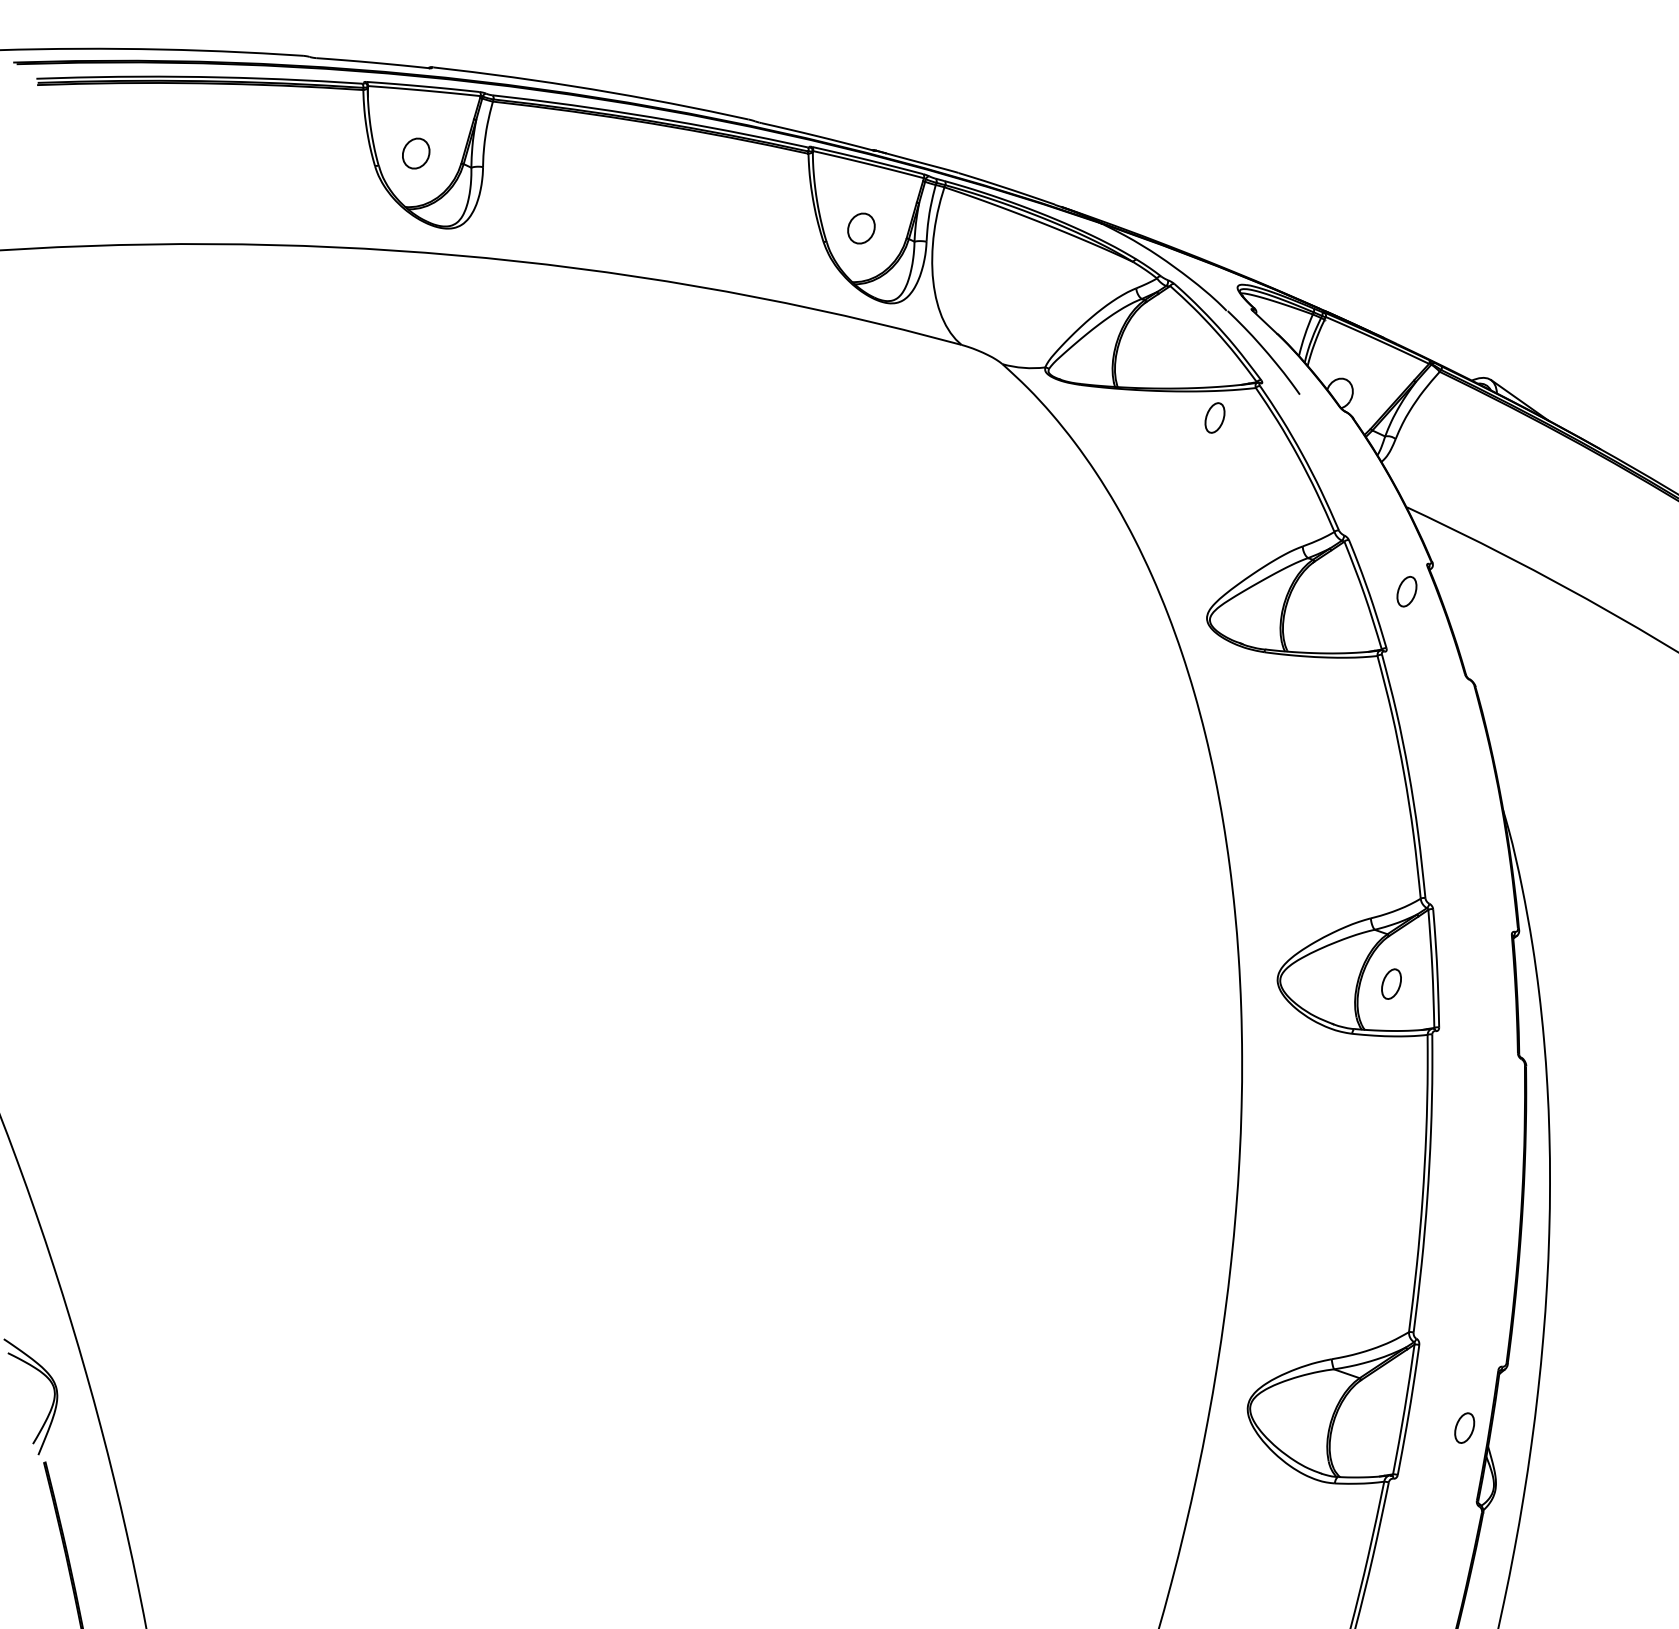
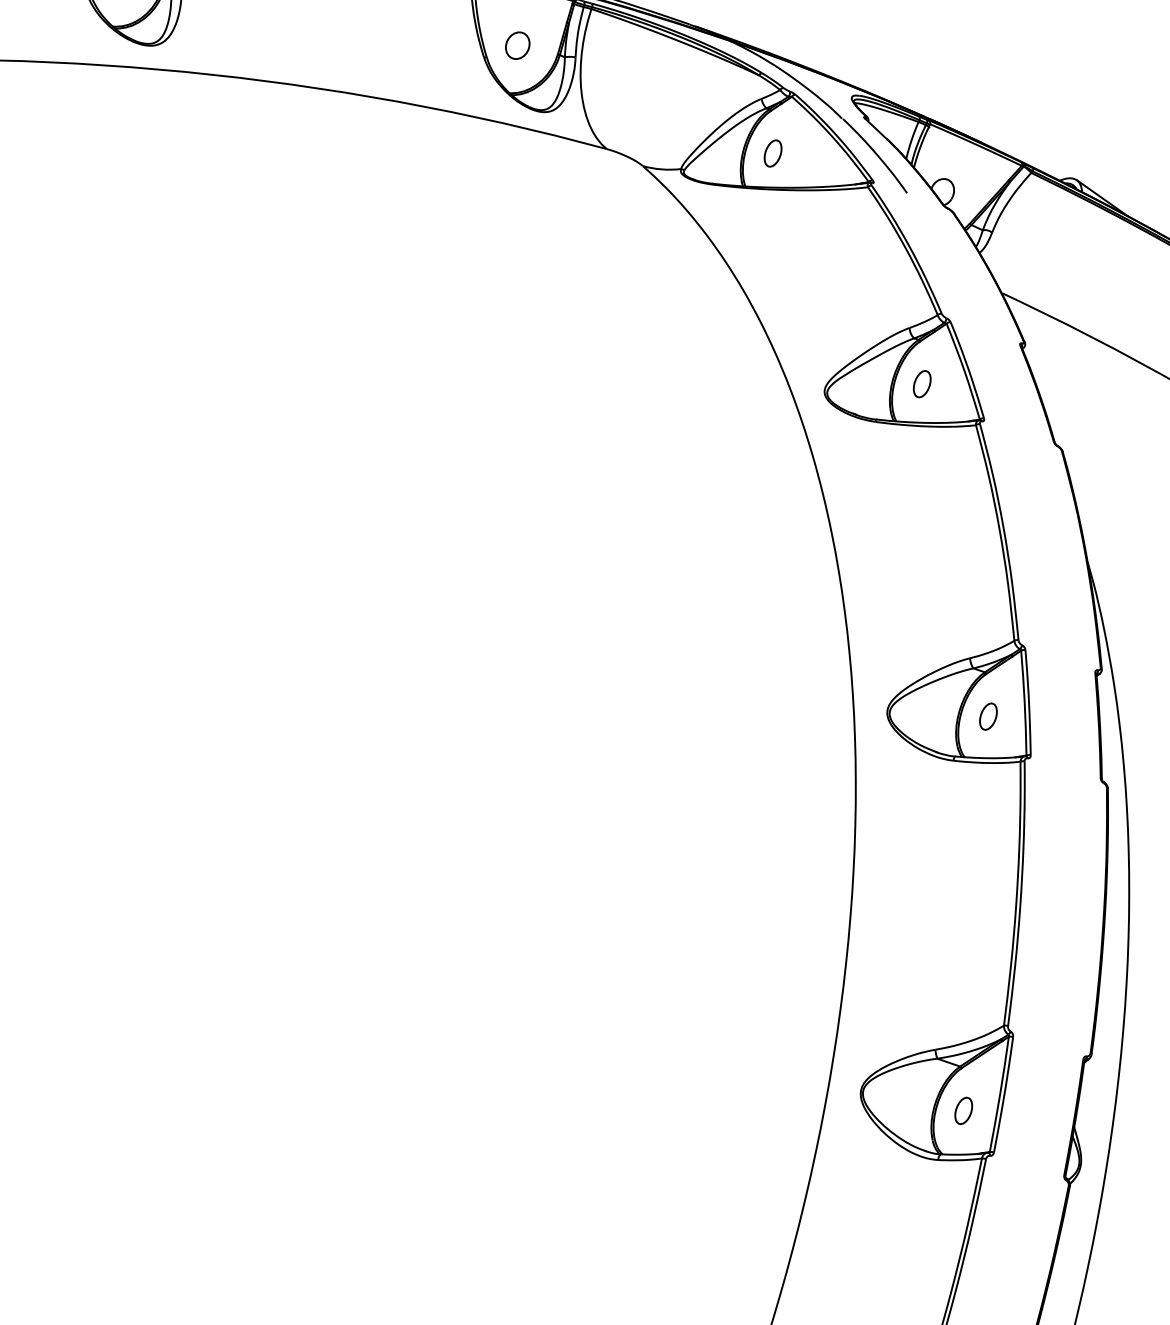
part: (1214, 417) -> (772, 153), moved
part: (1406, 591) -> (921, 383), moved
part: (1464, 1427) -> (963, 1110), moved

